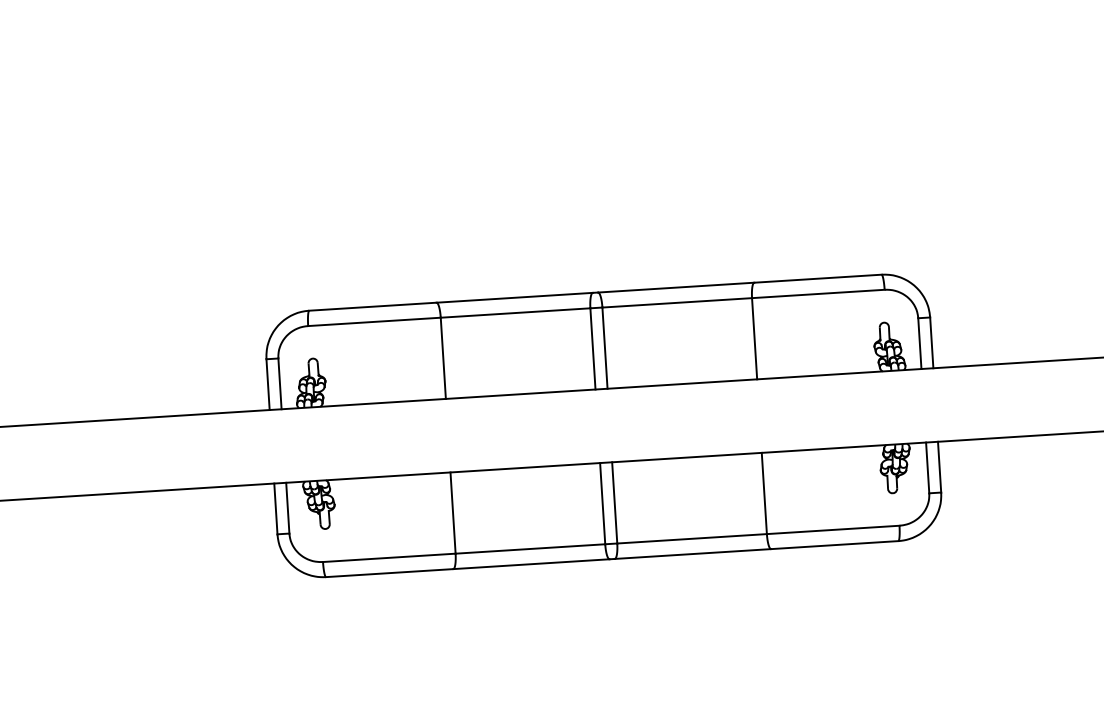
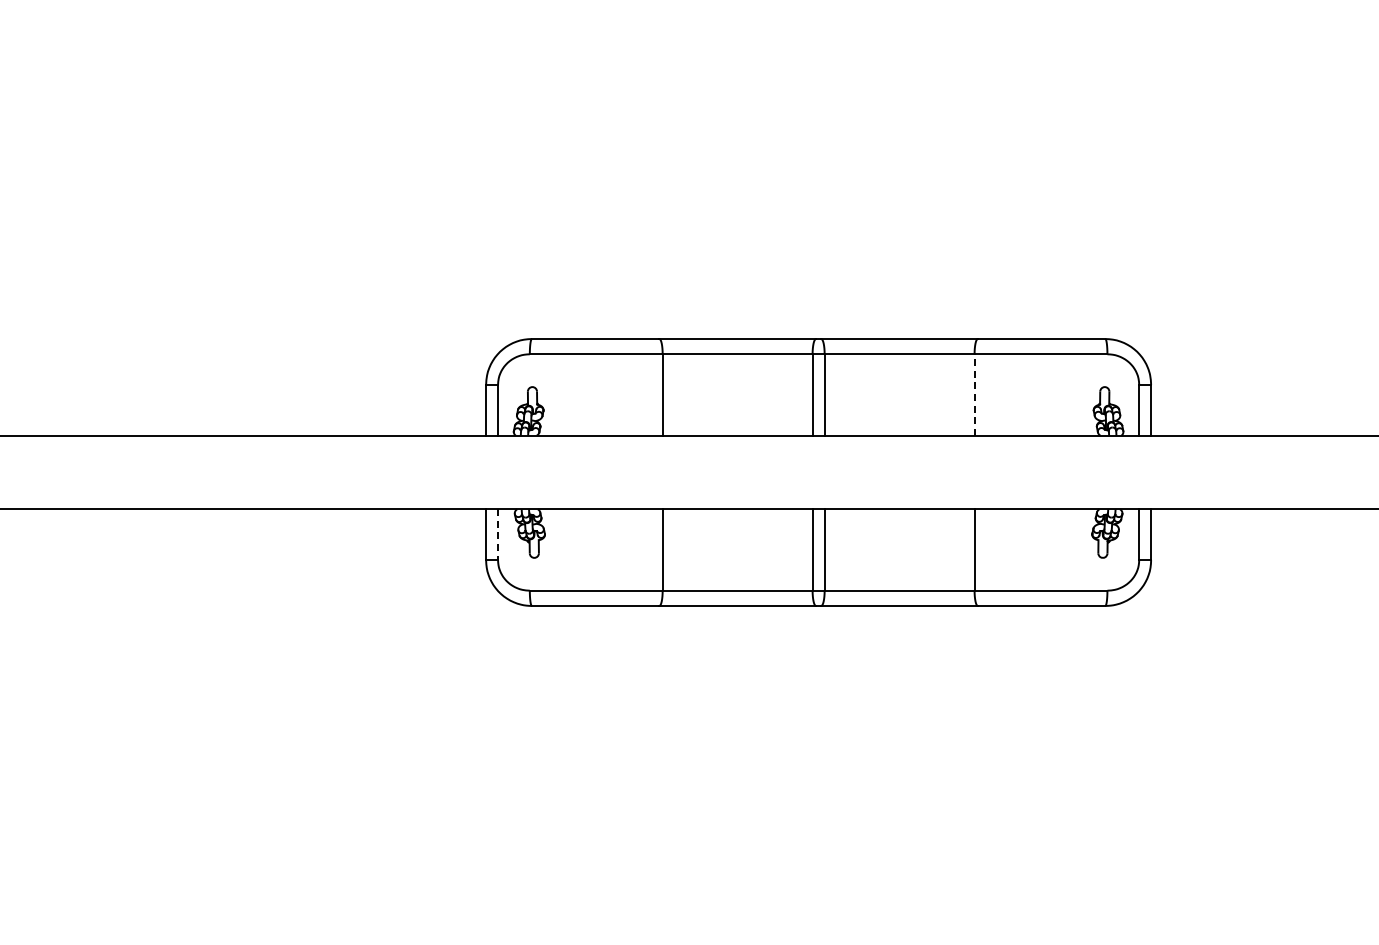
line: (754, 338) -> (974, 394), solid -> dashed
line: (288, 508) -> (498, 535), solid -> dashed

